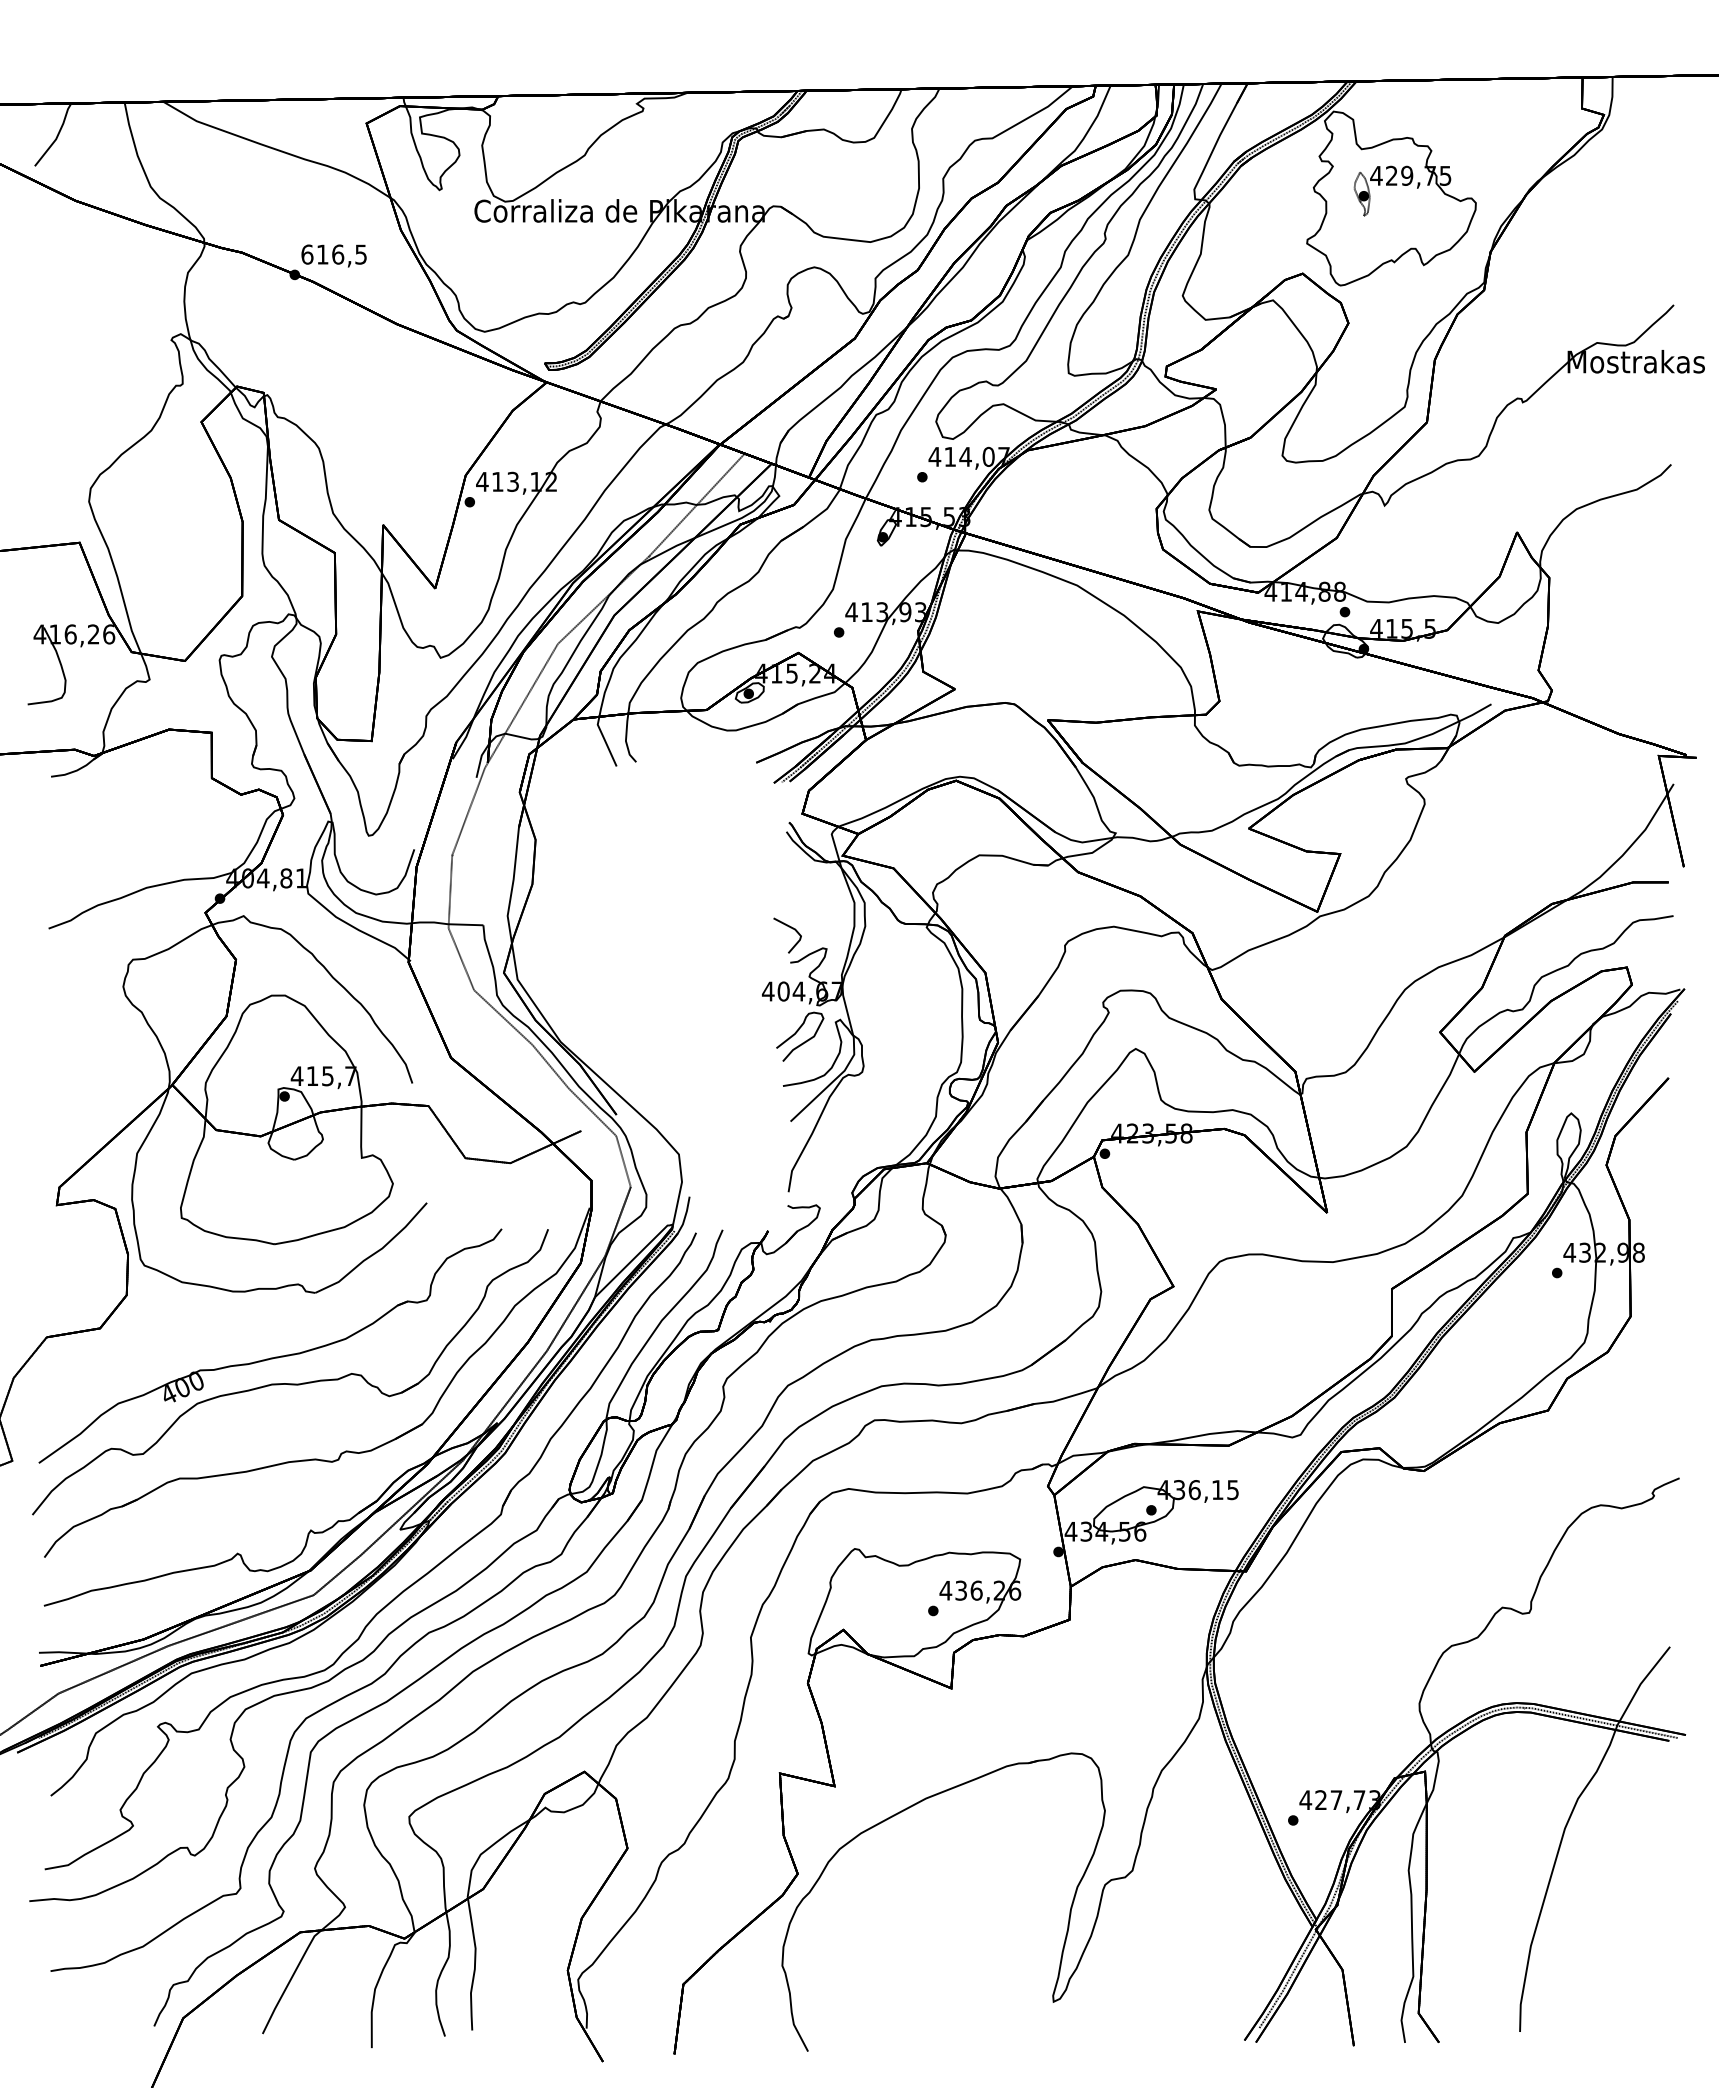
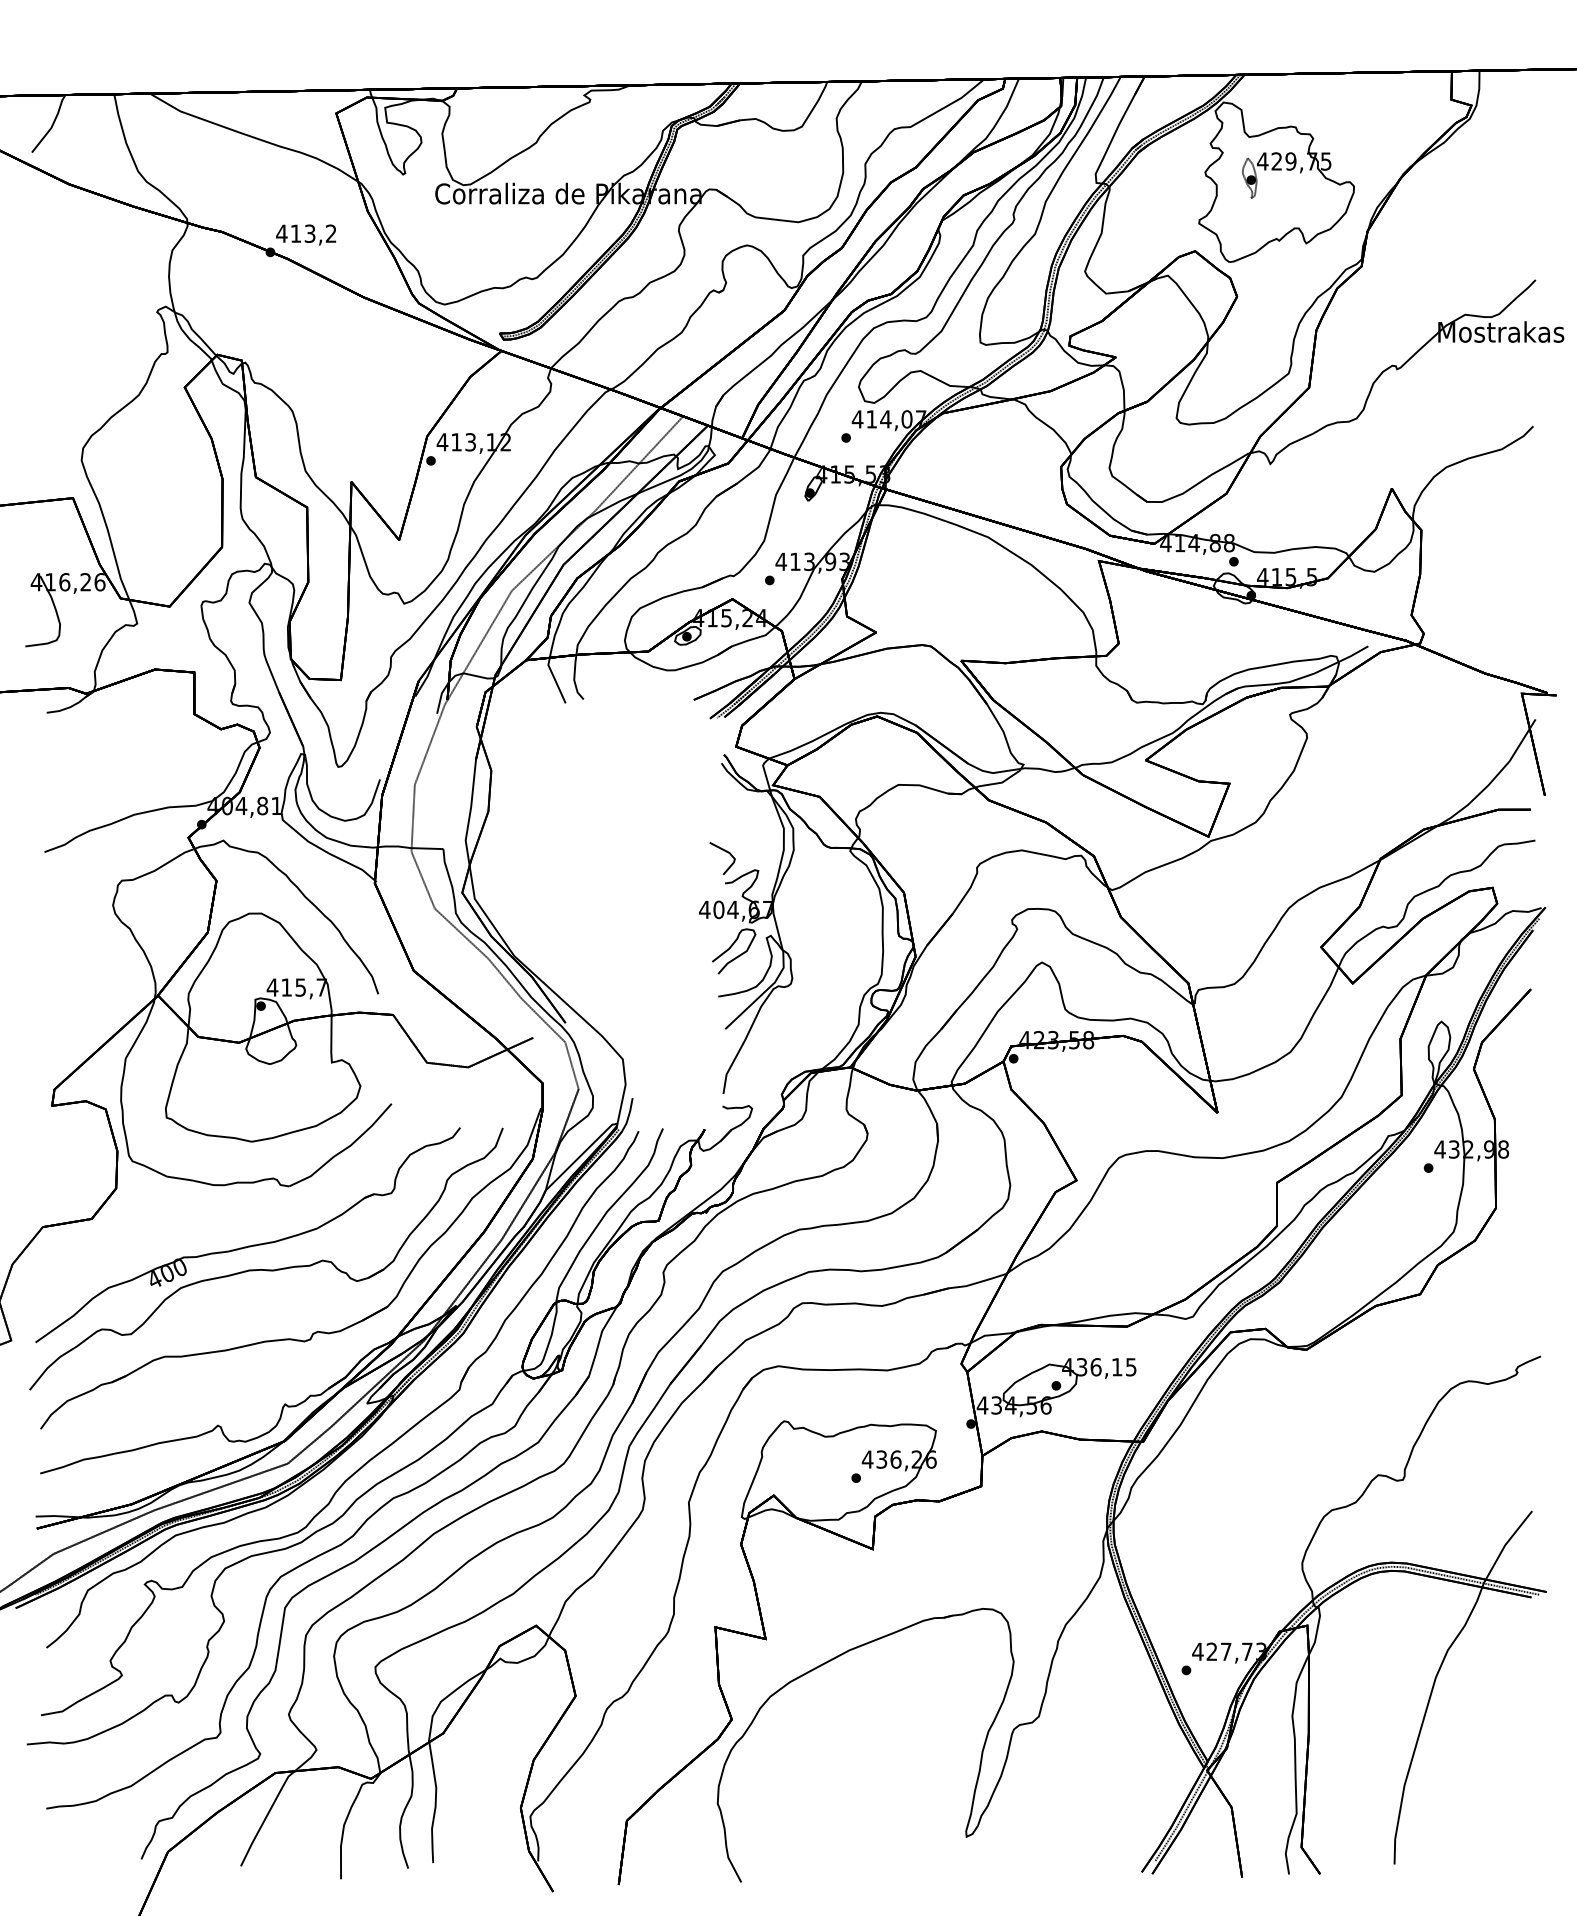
text: (333, 254) -> (305, 233), 616,5 -> 413,2

